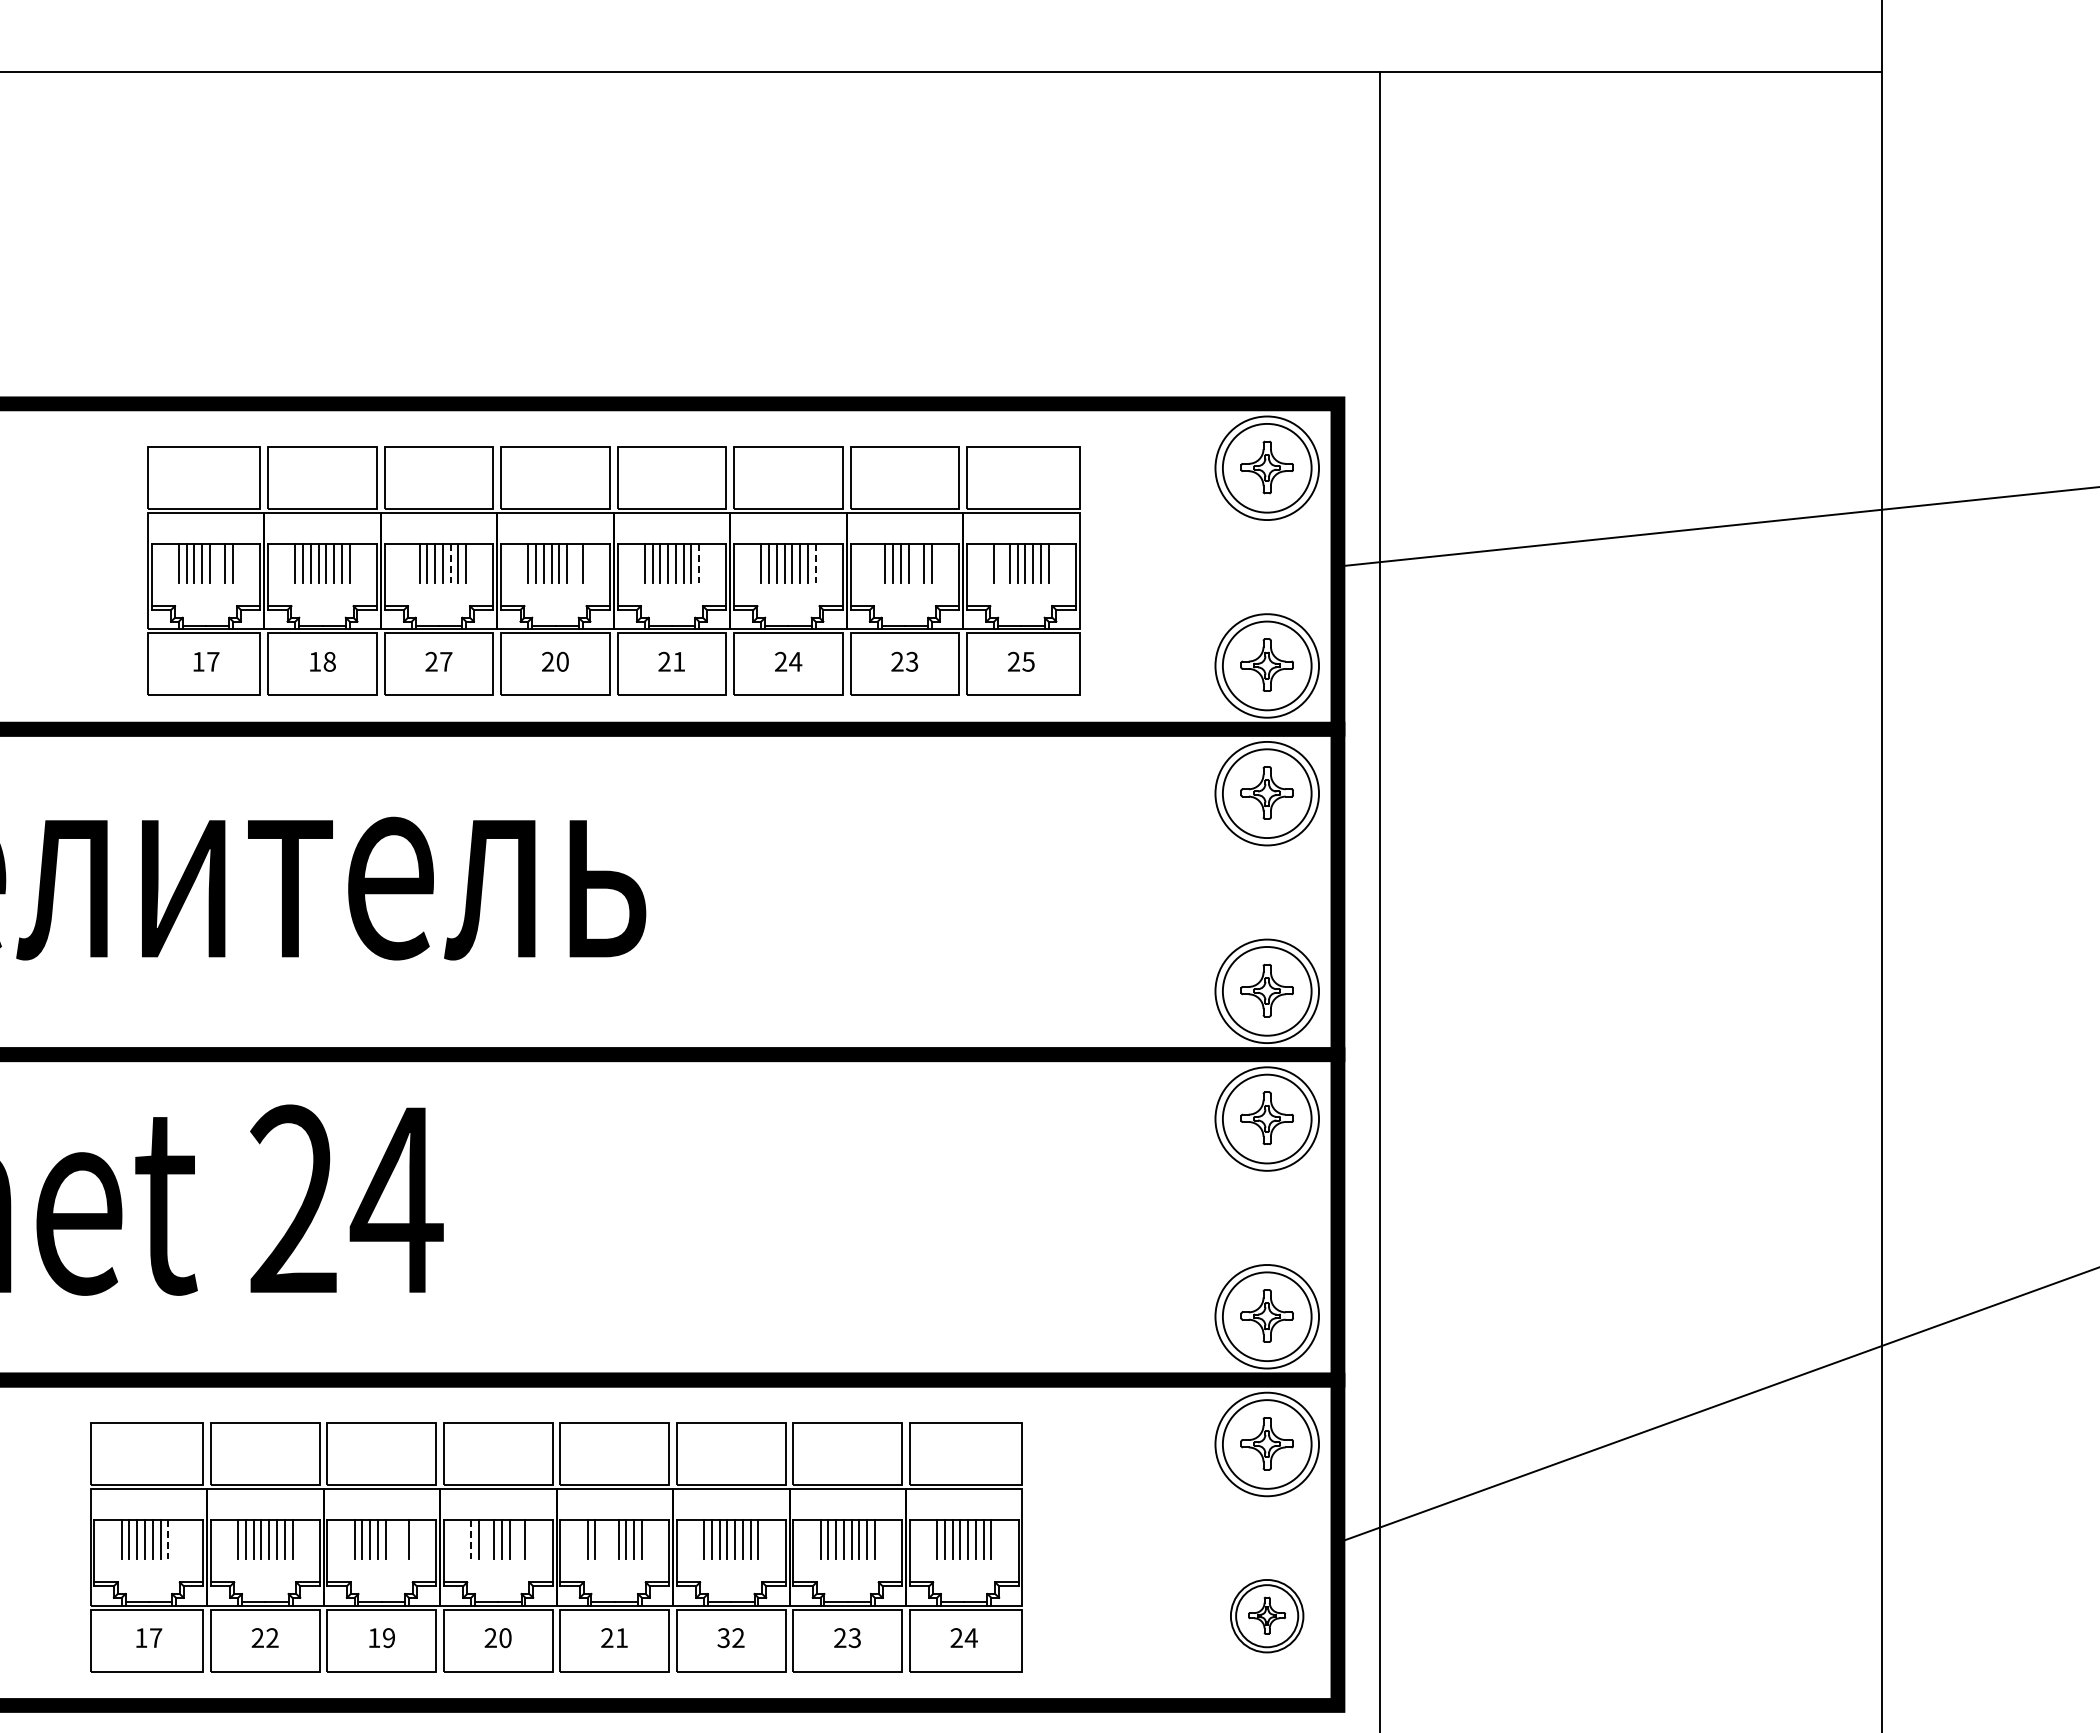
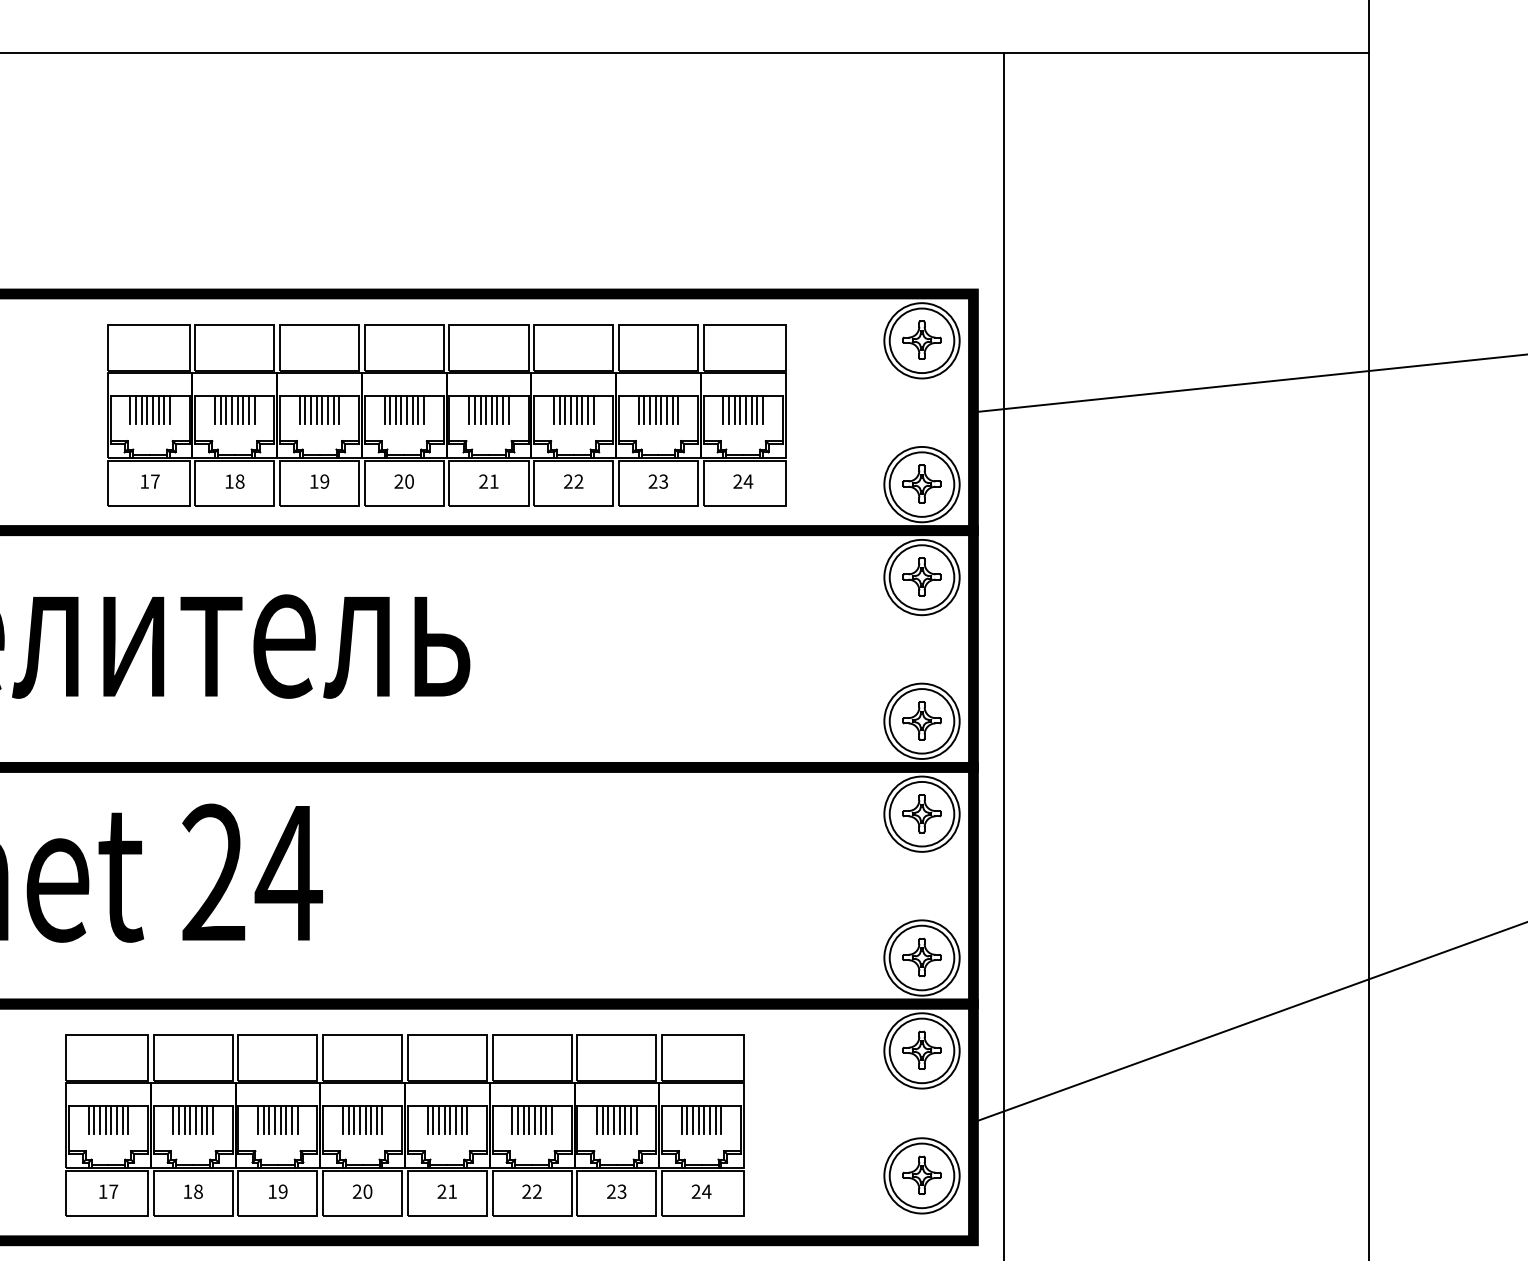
line: (217, 563) -> (158, 410), added
line: (411, 563) -> (299, 410), added
line: (450, 563) -> (327, 410), dashed -> solid
line: (574, 563) -> (418, 410), added
line: (699, 563) -> (509, 410), dashed -> solid
line: (815, 563) -> (593, 410), dashed -> solid
line: (877, 563) -> (638, 410), added
line: (916, 563) -> (666, 410), added
line: (1001, 563) -> (728, 410), added
text: (438, 661) -> (319, 481), 27 -> 19
text: (795, 661) -> (578, 481), 24 -> 22
text: (1028, 661) -> (748, 481), 25 -> 24
line: (176, 1539) -> (128, 1120), added
line: (393, 1539) -> (286, 1120), added
line: (401, 1539) -> (292, 1120), added
line: (486, 1539) -> (354, 1120), added
line: (517, 1539) -> (376, 1120), added
line: (603, 1539) -> (439, 1120), added
line: (610, 1539) -> (444, 1120), added
line: (168, 1540) -> (122, 1120), dashed -> solid
line: (471, 1540) -> (343, 1120), dashed -> solid
part: (1266, 1615) -> (921, 1175), size x1.43
text: (264, 1638) -> (192, 1192), 22 -> 18
text: (723, 1638) -> (526, 1192), 32 -> 22

